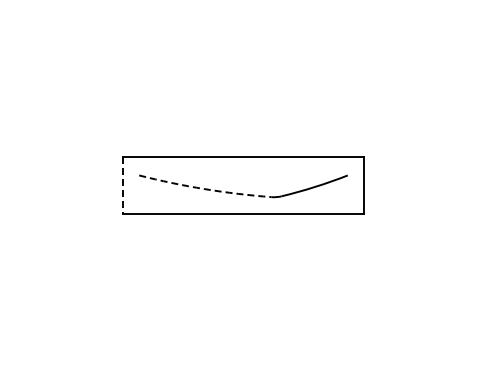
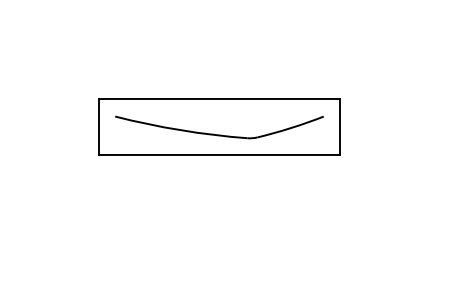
line: (123, 185) -> (99, 126), dashed -> solid
arc: (204, 189) -> (180, 130), dashed -> solid

